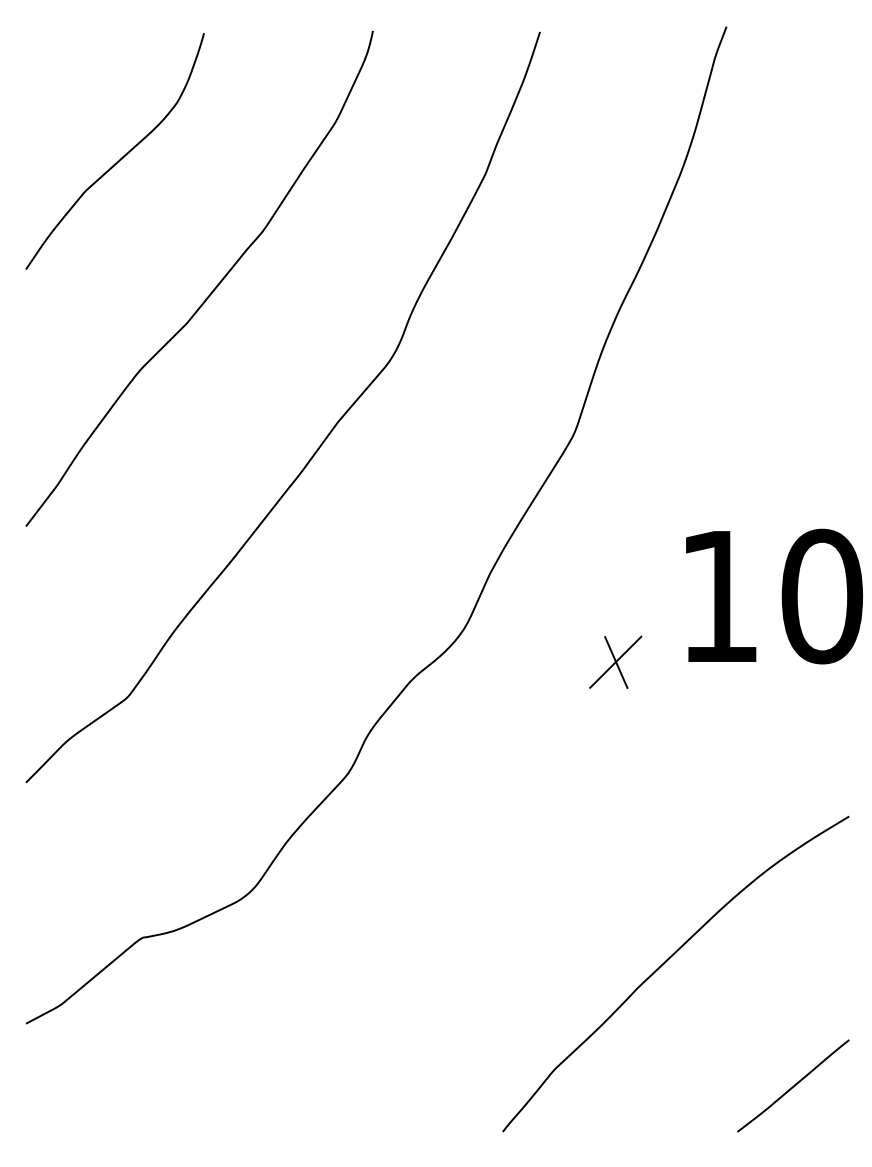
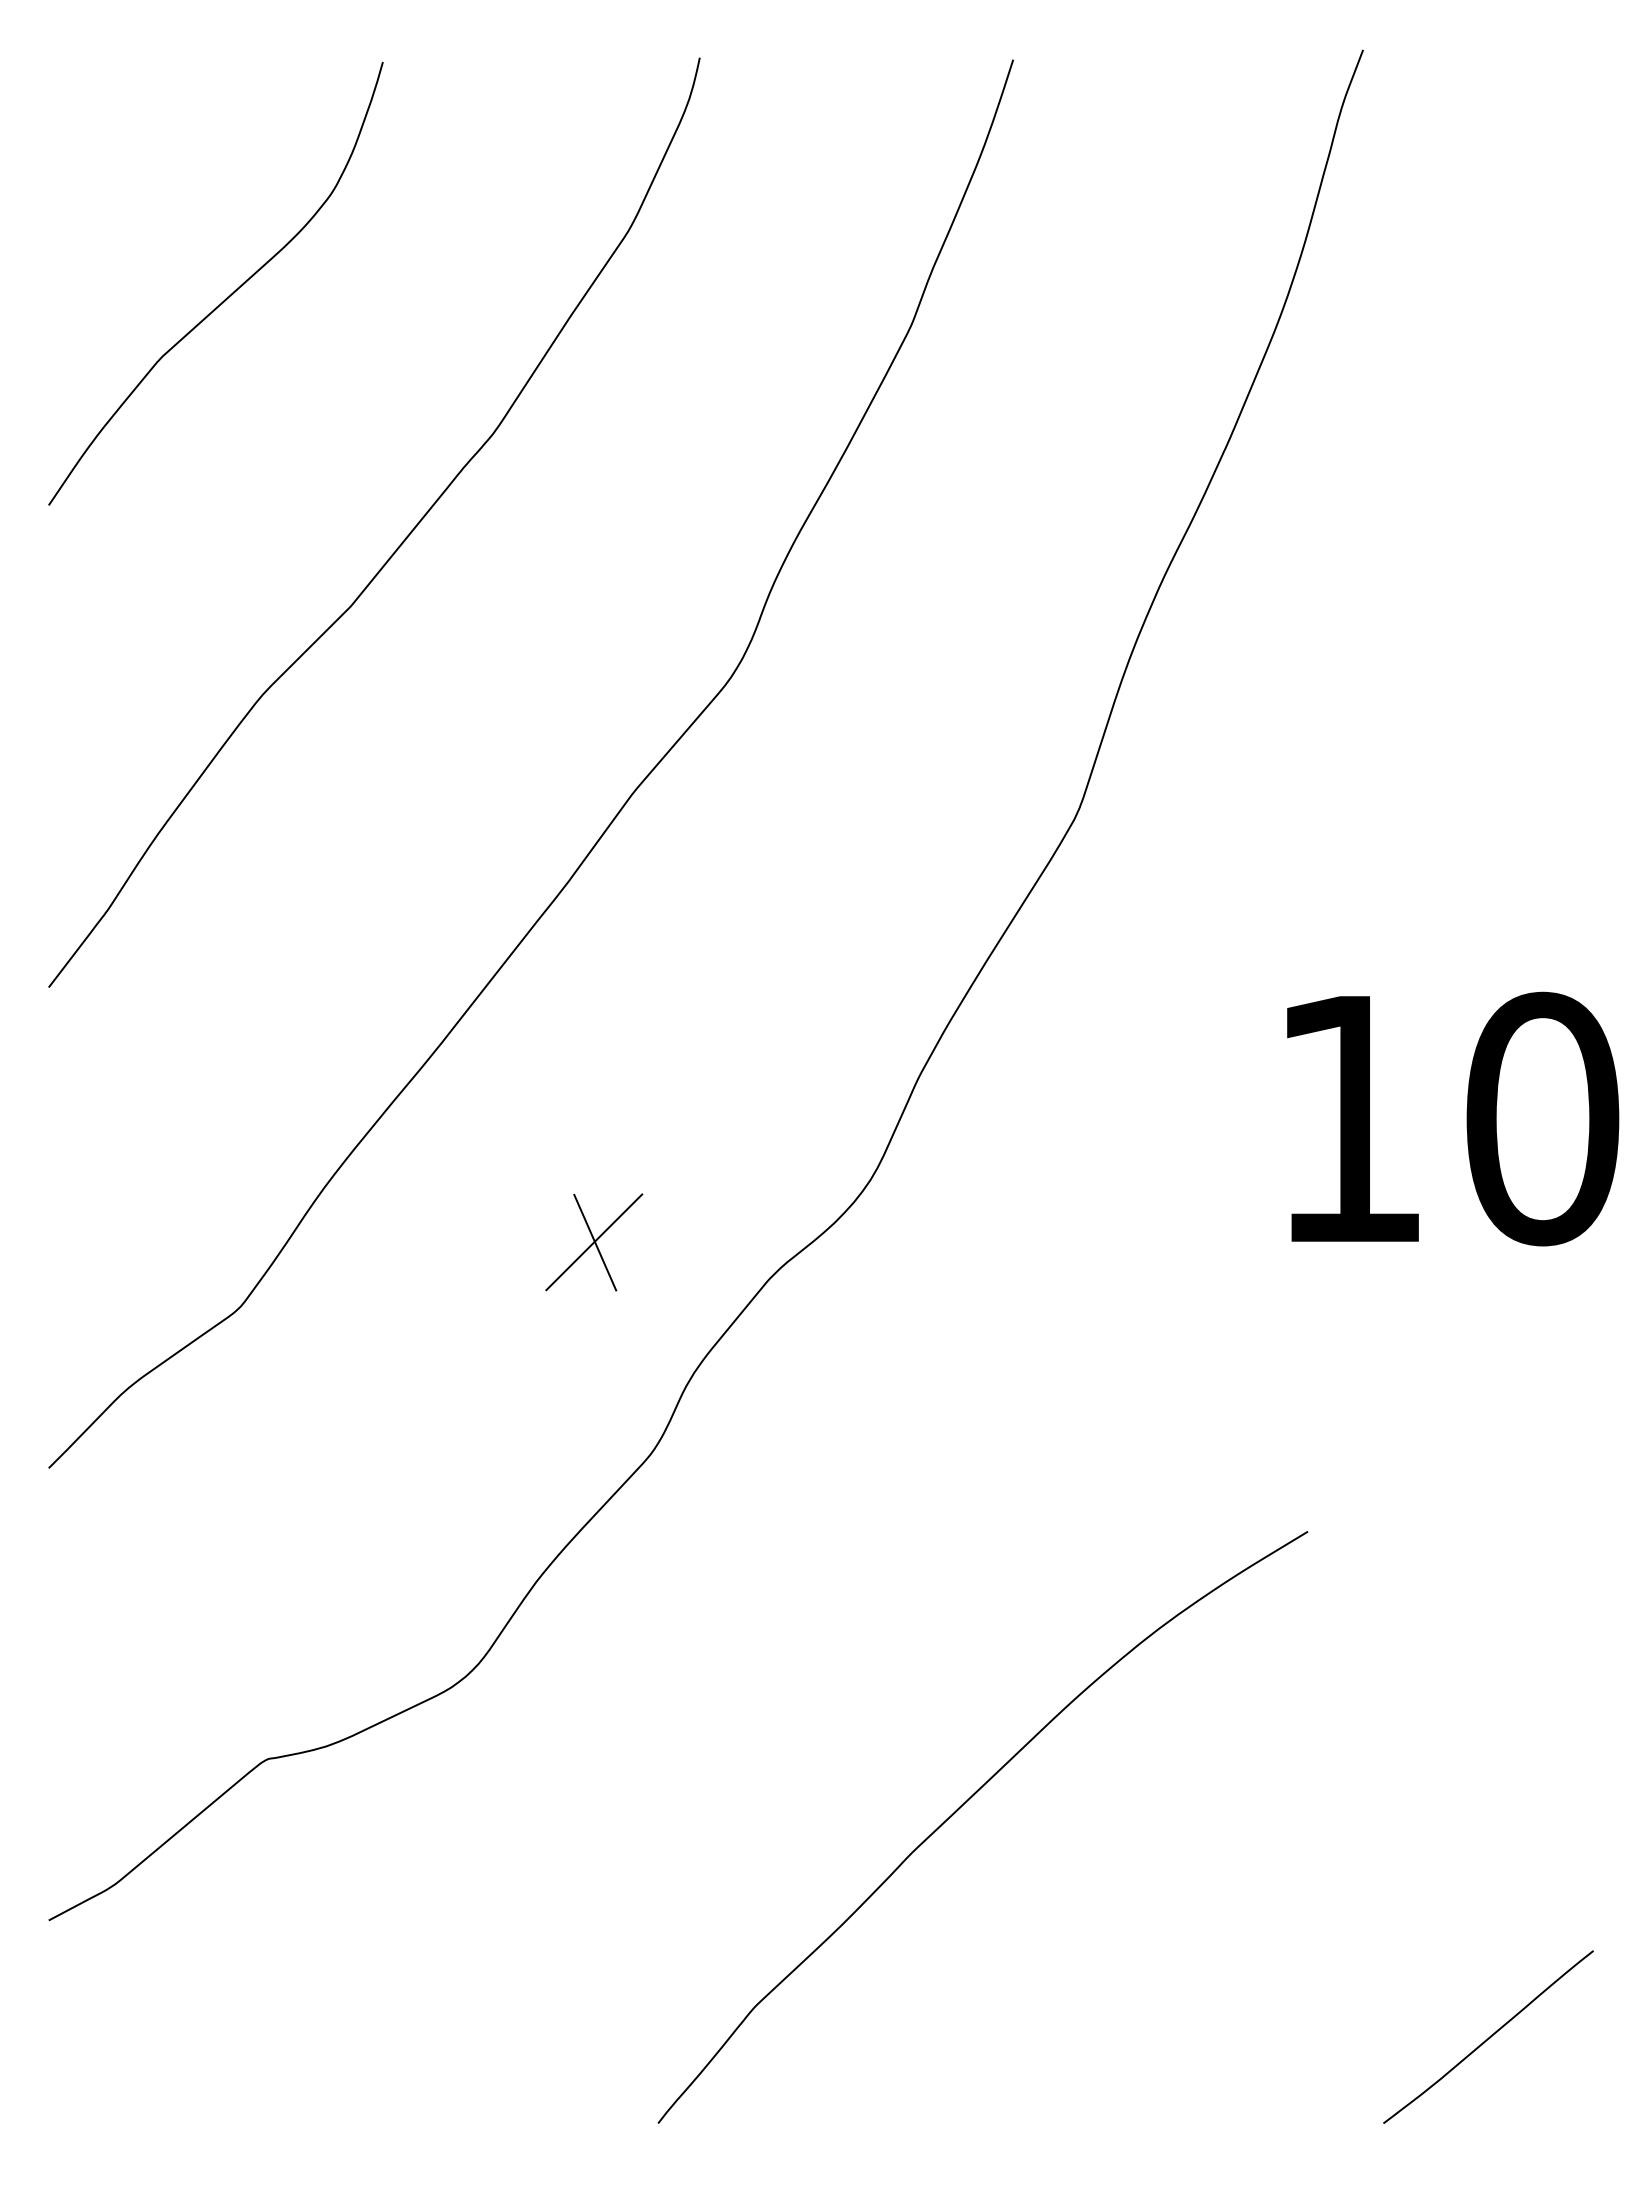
part: (615, 661) -> (593, 1240), moved
curve: (665, 963) -> (963, 1807), moved

